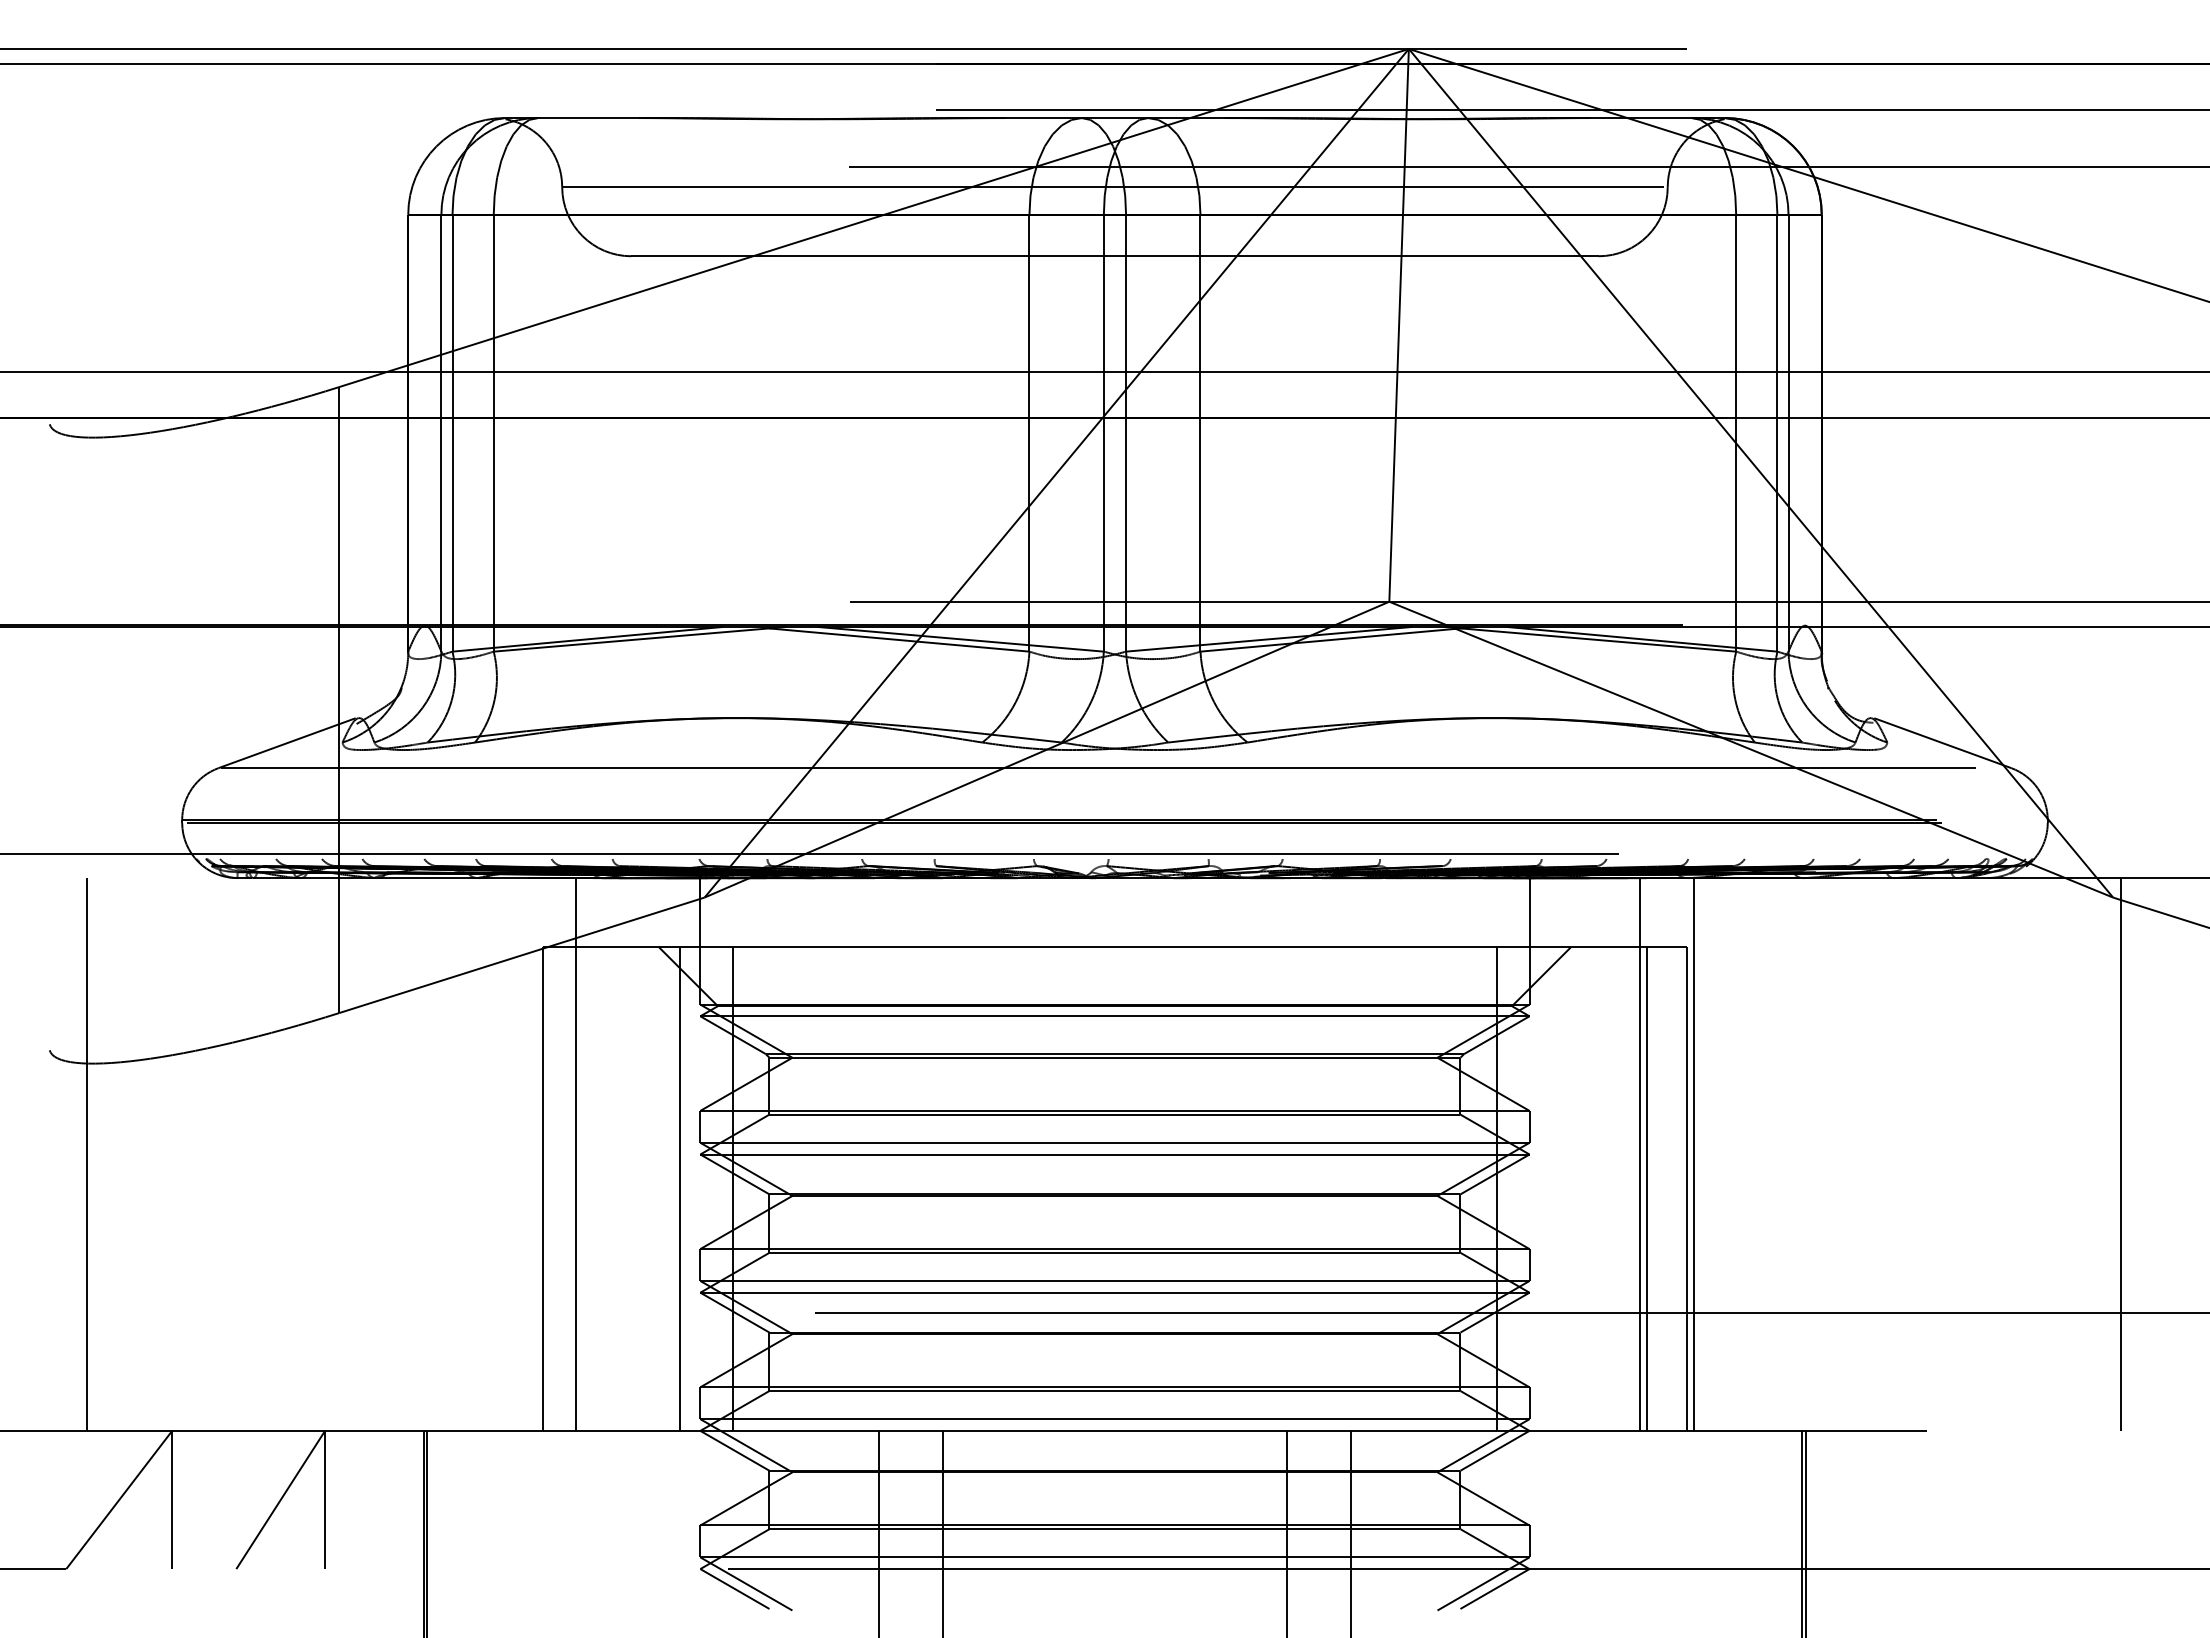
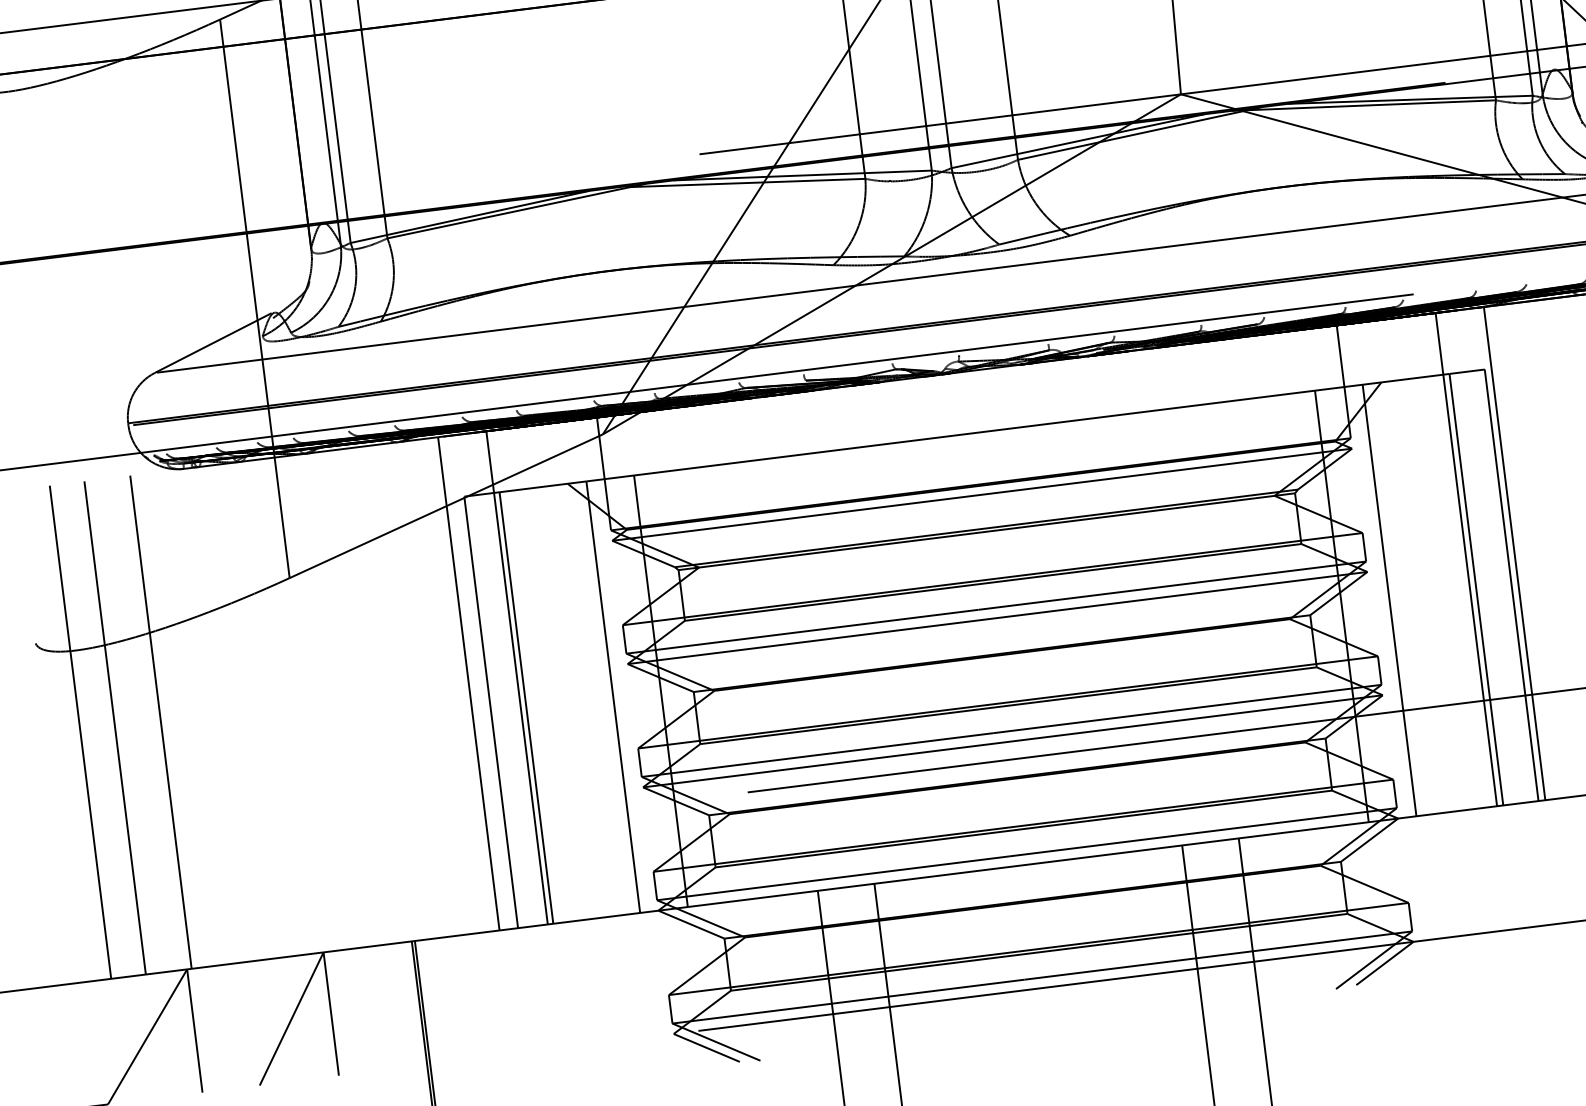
line: (125, 1154) -> (114, 727), added
line: (177, 1154) -> (161, 722), added
line: (522, 1154) -> (468, 683), added
line: (582, 1188) -> (526, 707), added
line: (1549, 1188) -> (1389, 600), added

